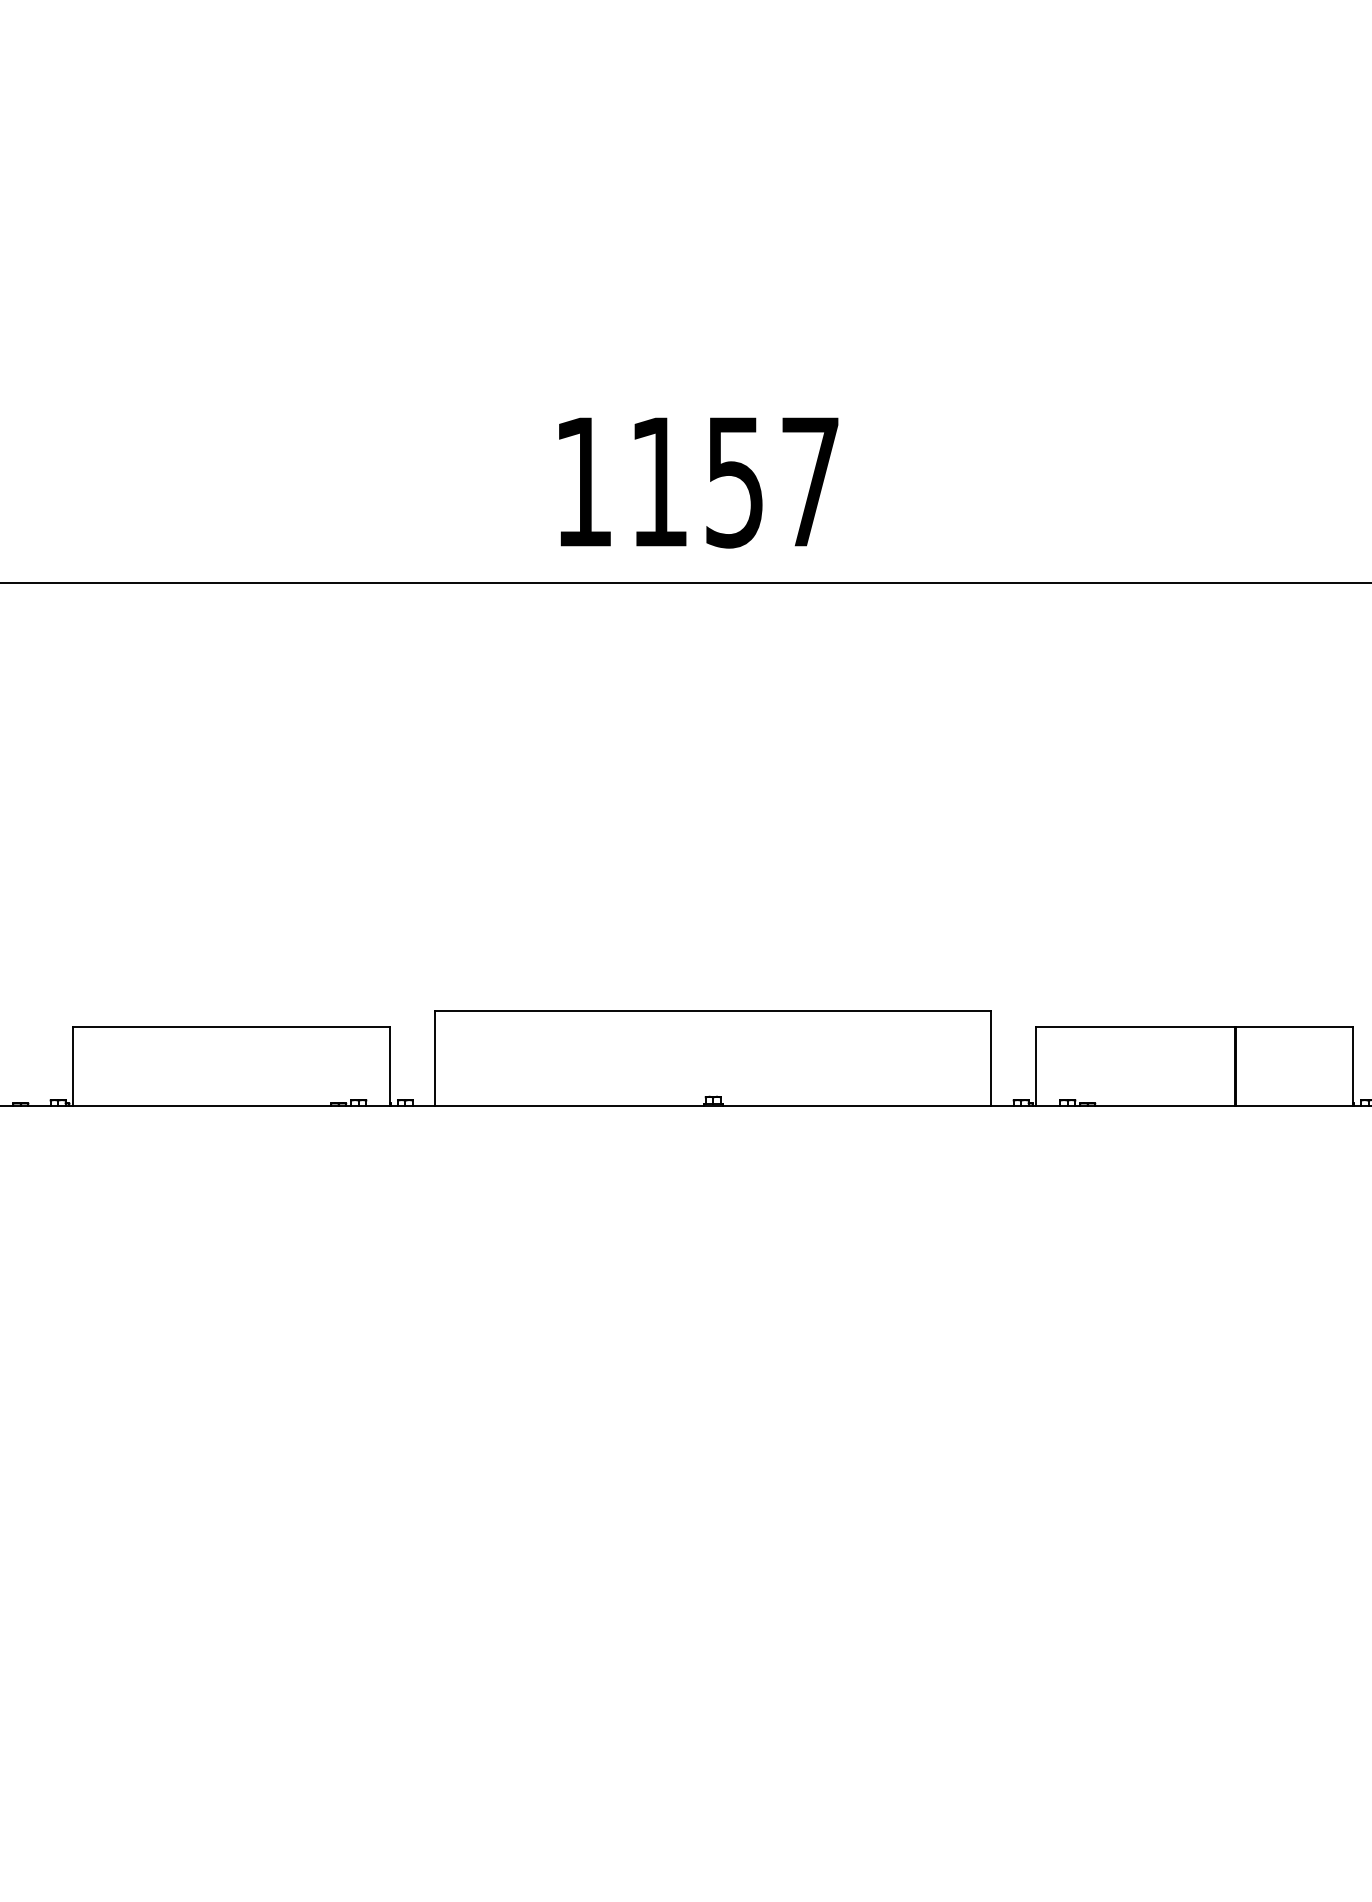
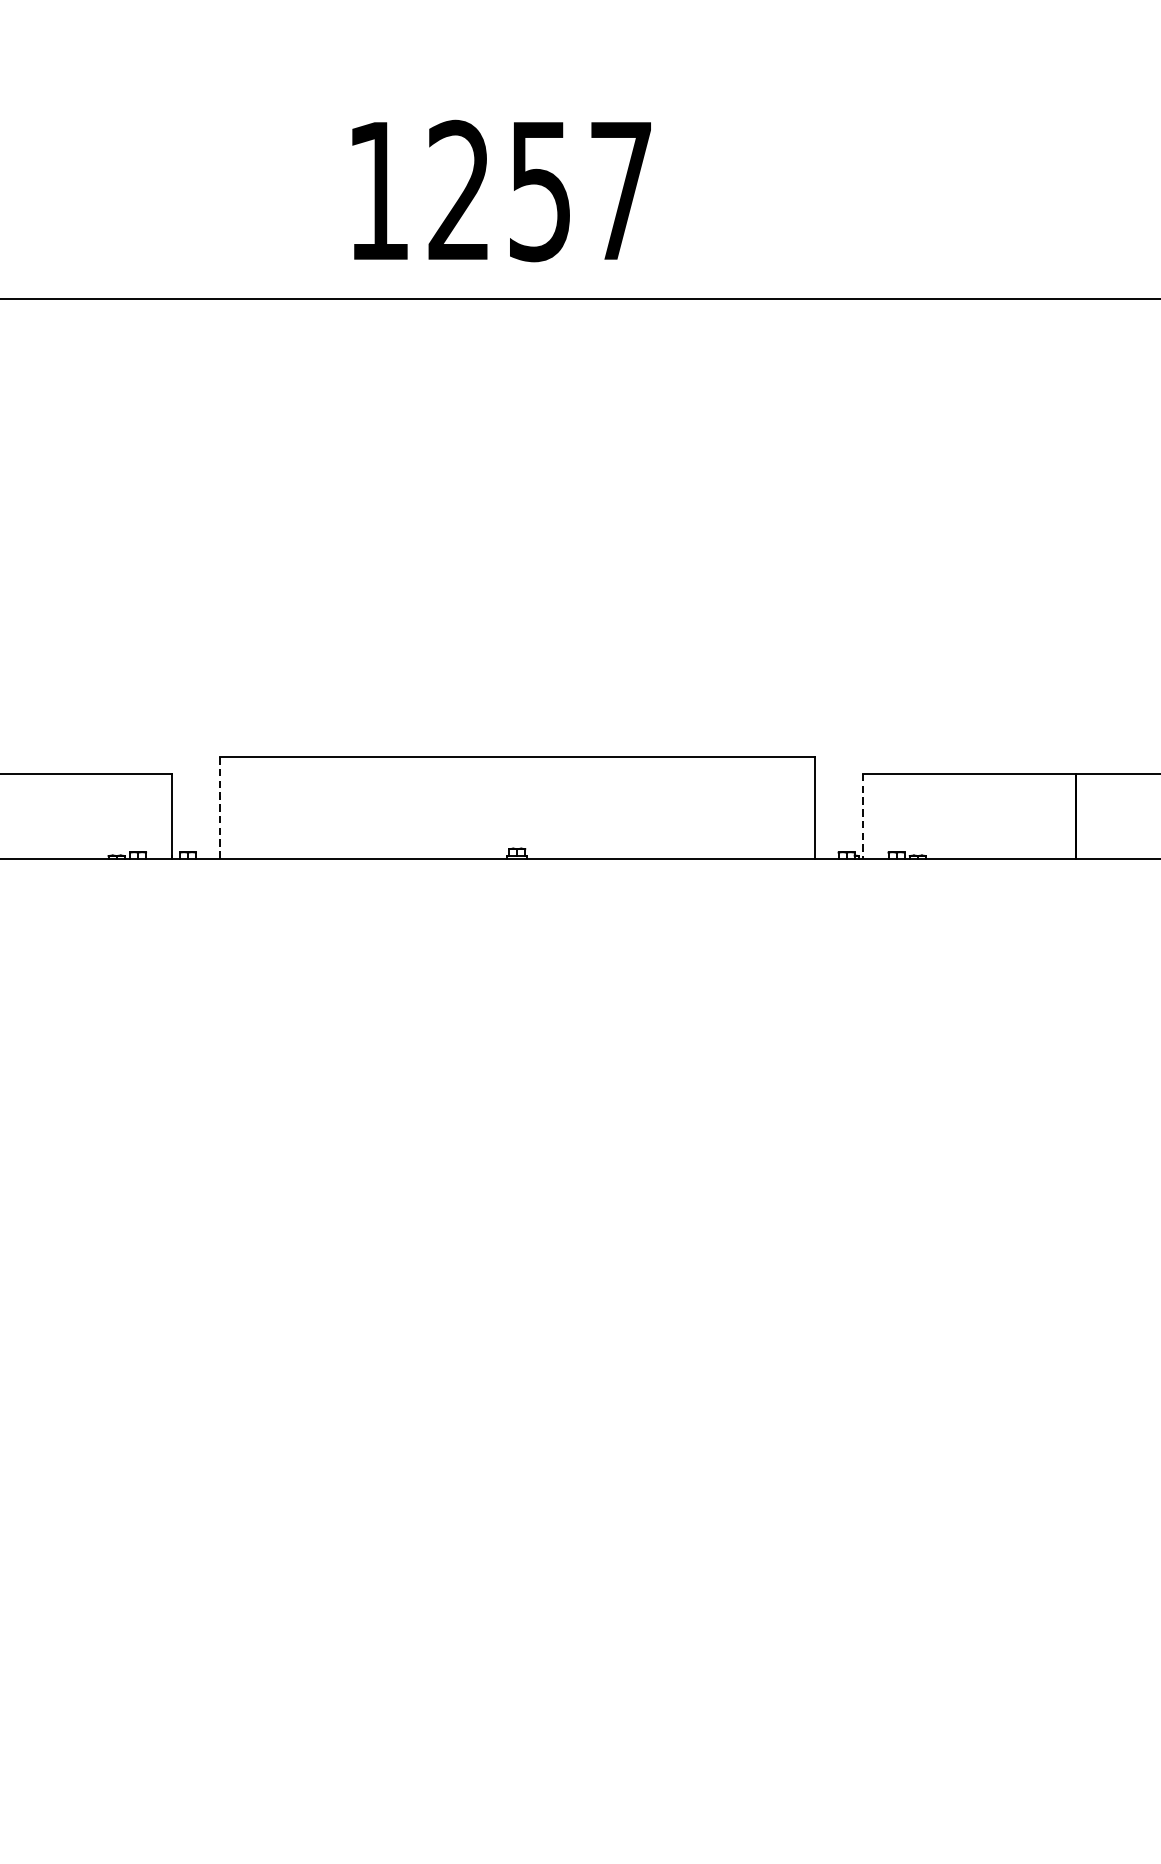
text: (658, 480) -> (458, 189), 1157 -> 1257
line: (435, 1059) -> (220, 808), solid -> dashed
line: (1036, 1066) -> (863, 816), solid -> dashed

